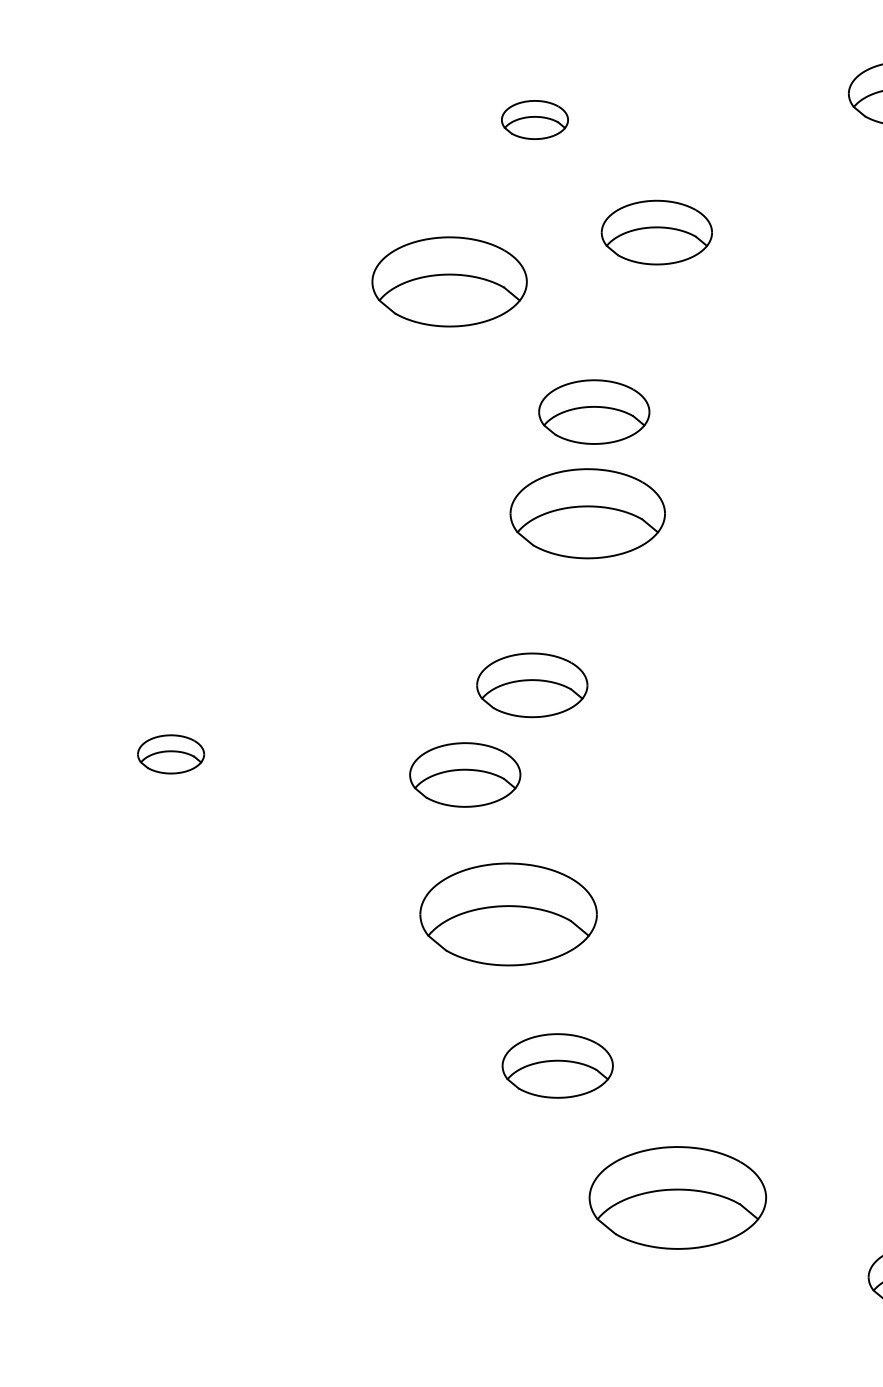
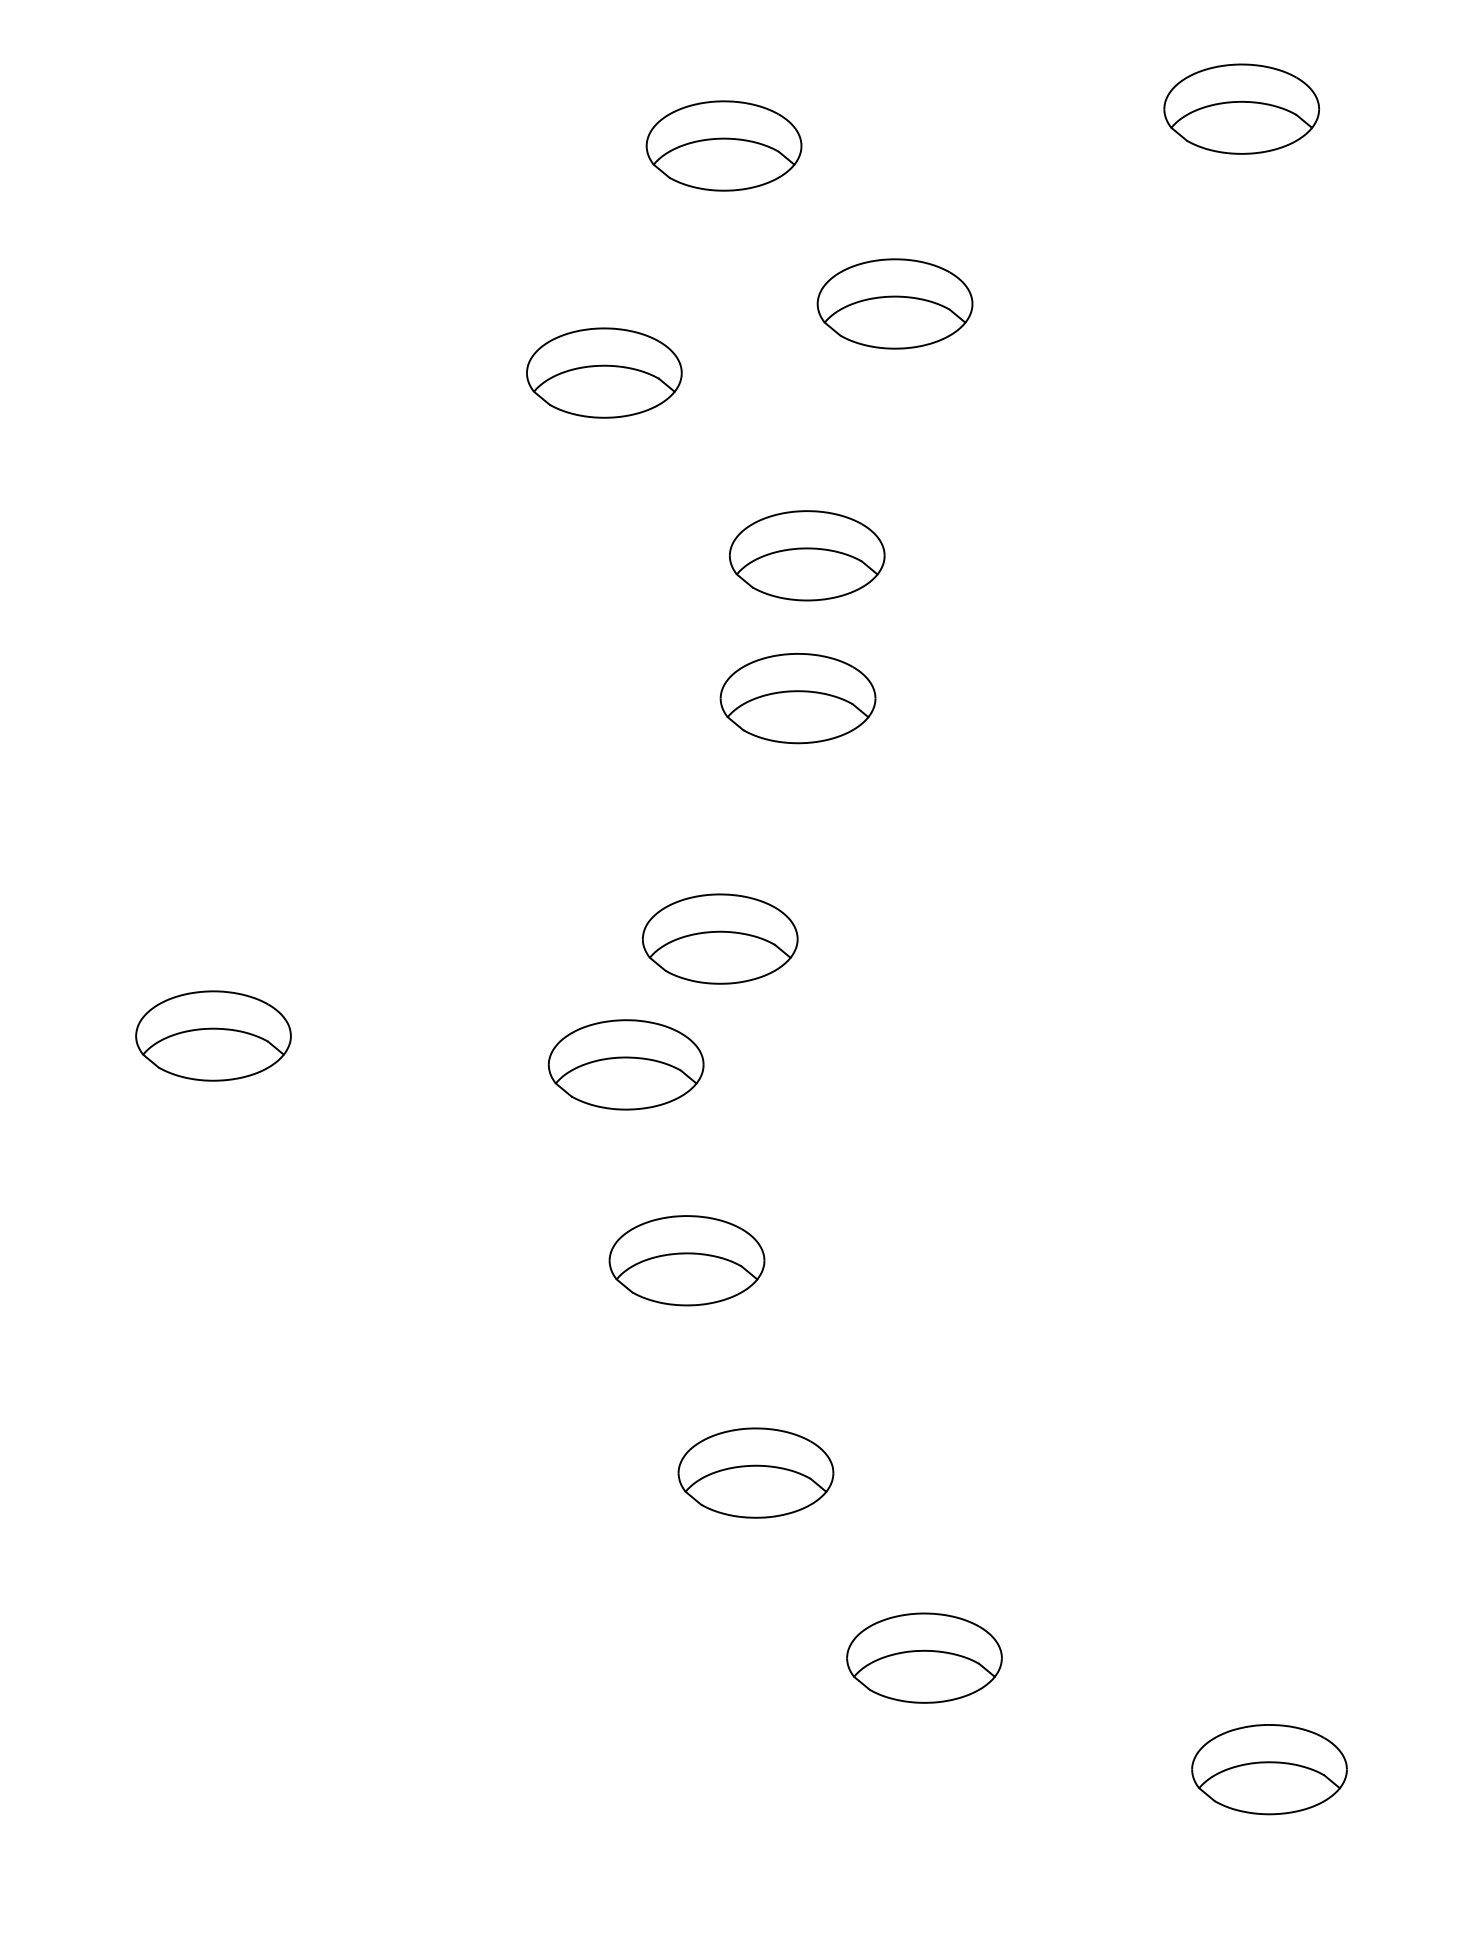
part: (534, 119) -> (723, 145), size x1.67
part: (449, 281) -> (604, 372), size x0.71
part: (587, 513) -> (797, 698), size x0.71
part: (171, 754) -> (213, 1035), size x1.67
part: (508, 914) -> (686, 1260), size x0.62
part: (677, 1197) -> (924, 1657), size x0.62

